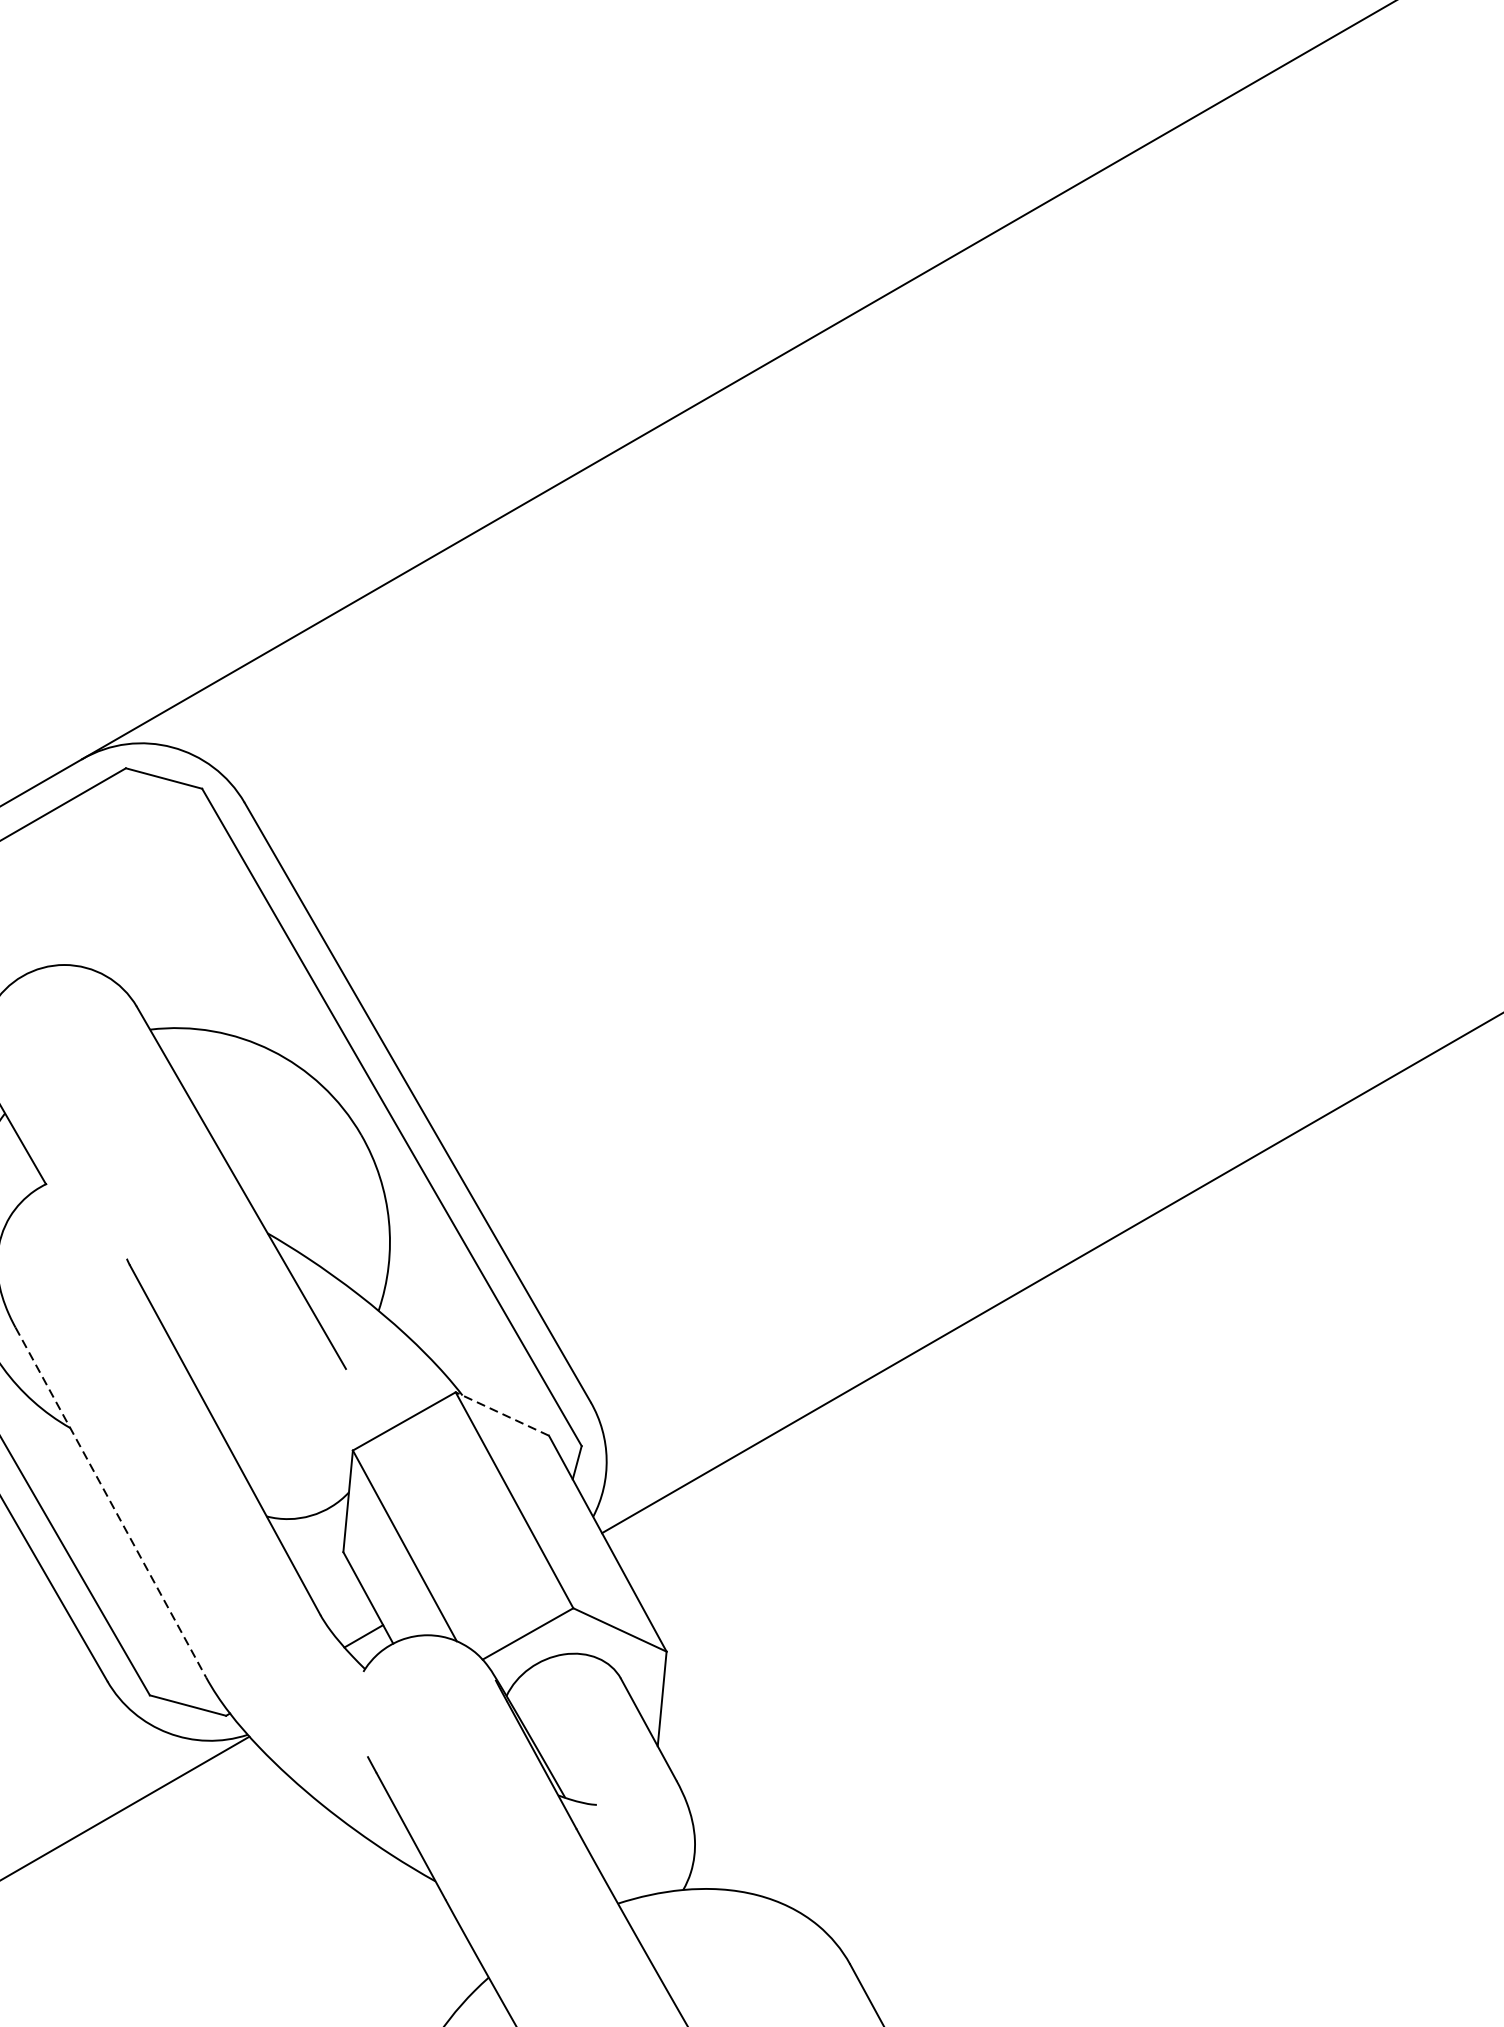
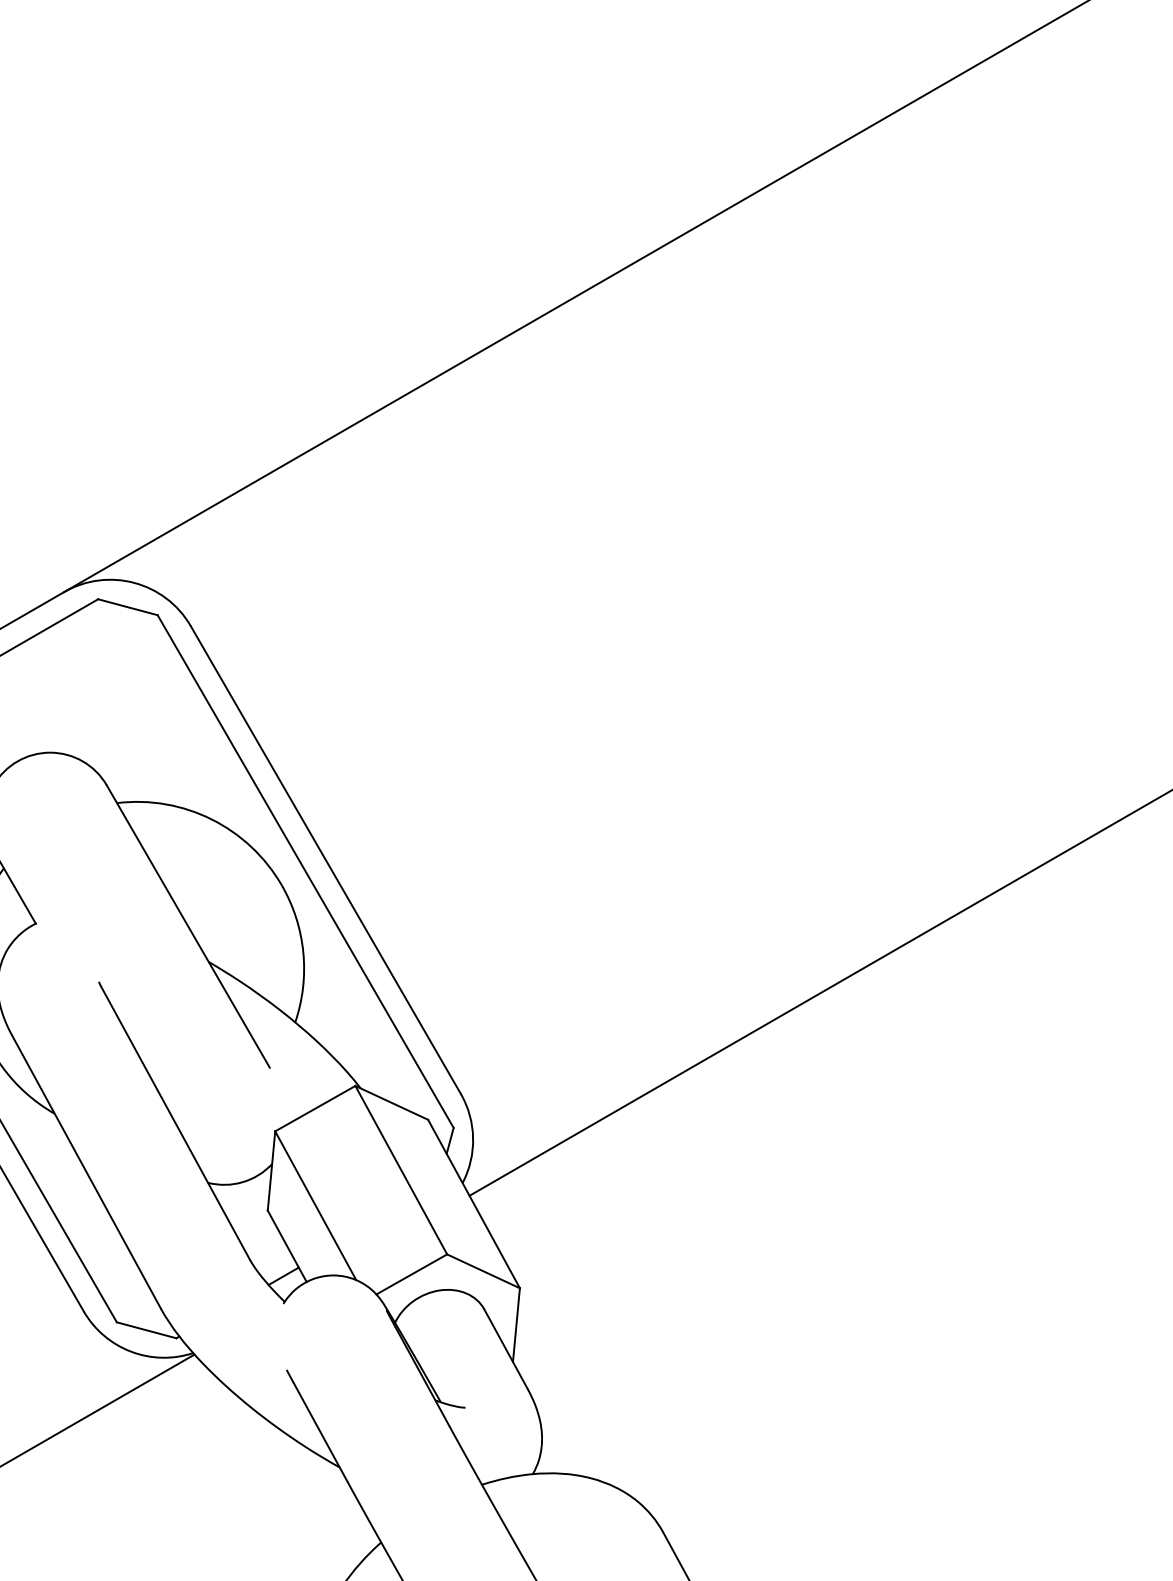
line: (501, 1413) -> (391, 1102), dashed -> solid
line: (110, 1503) -> (86, 1172), dashed -> solid

